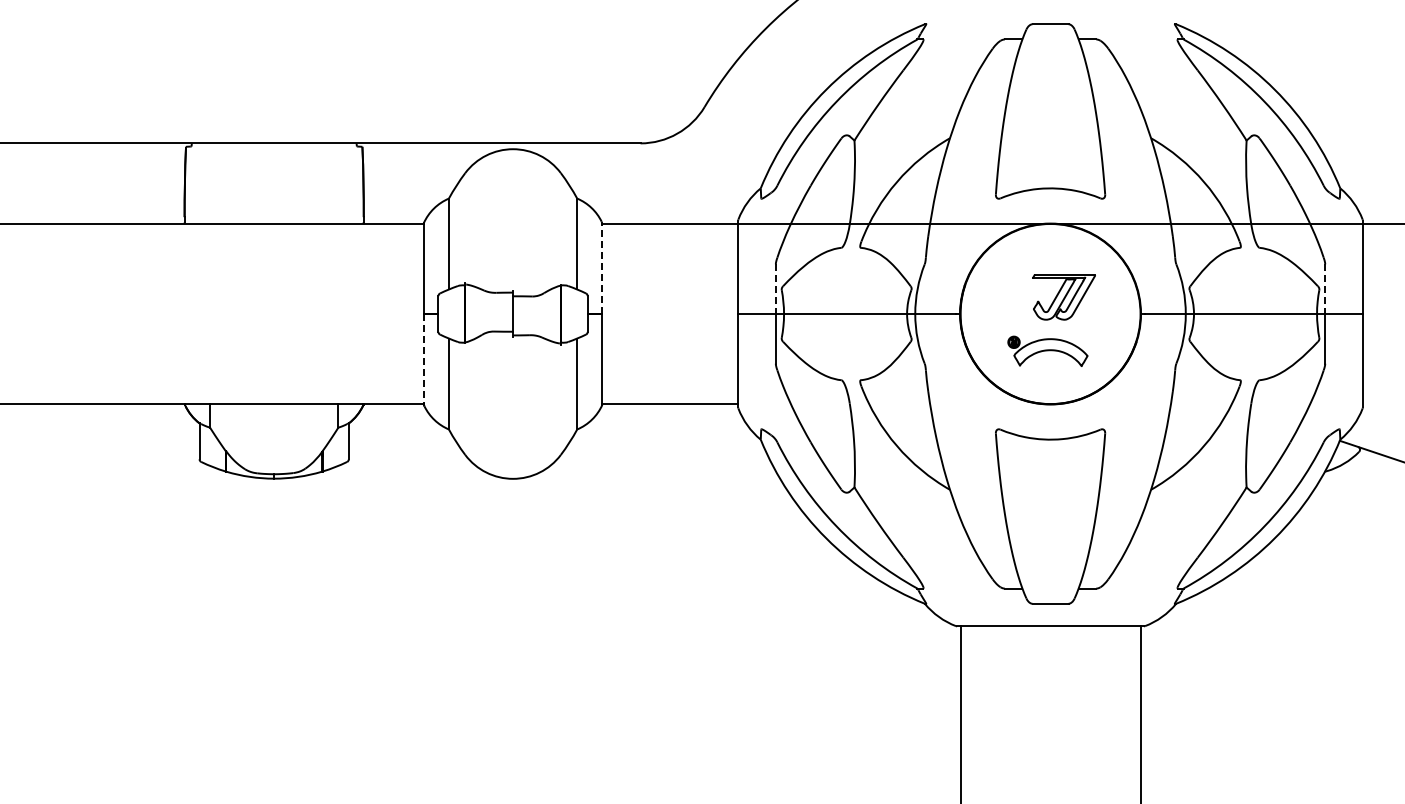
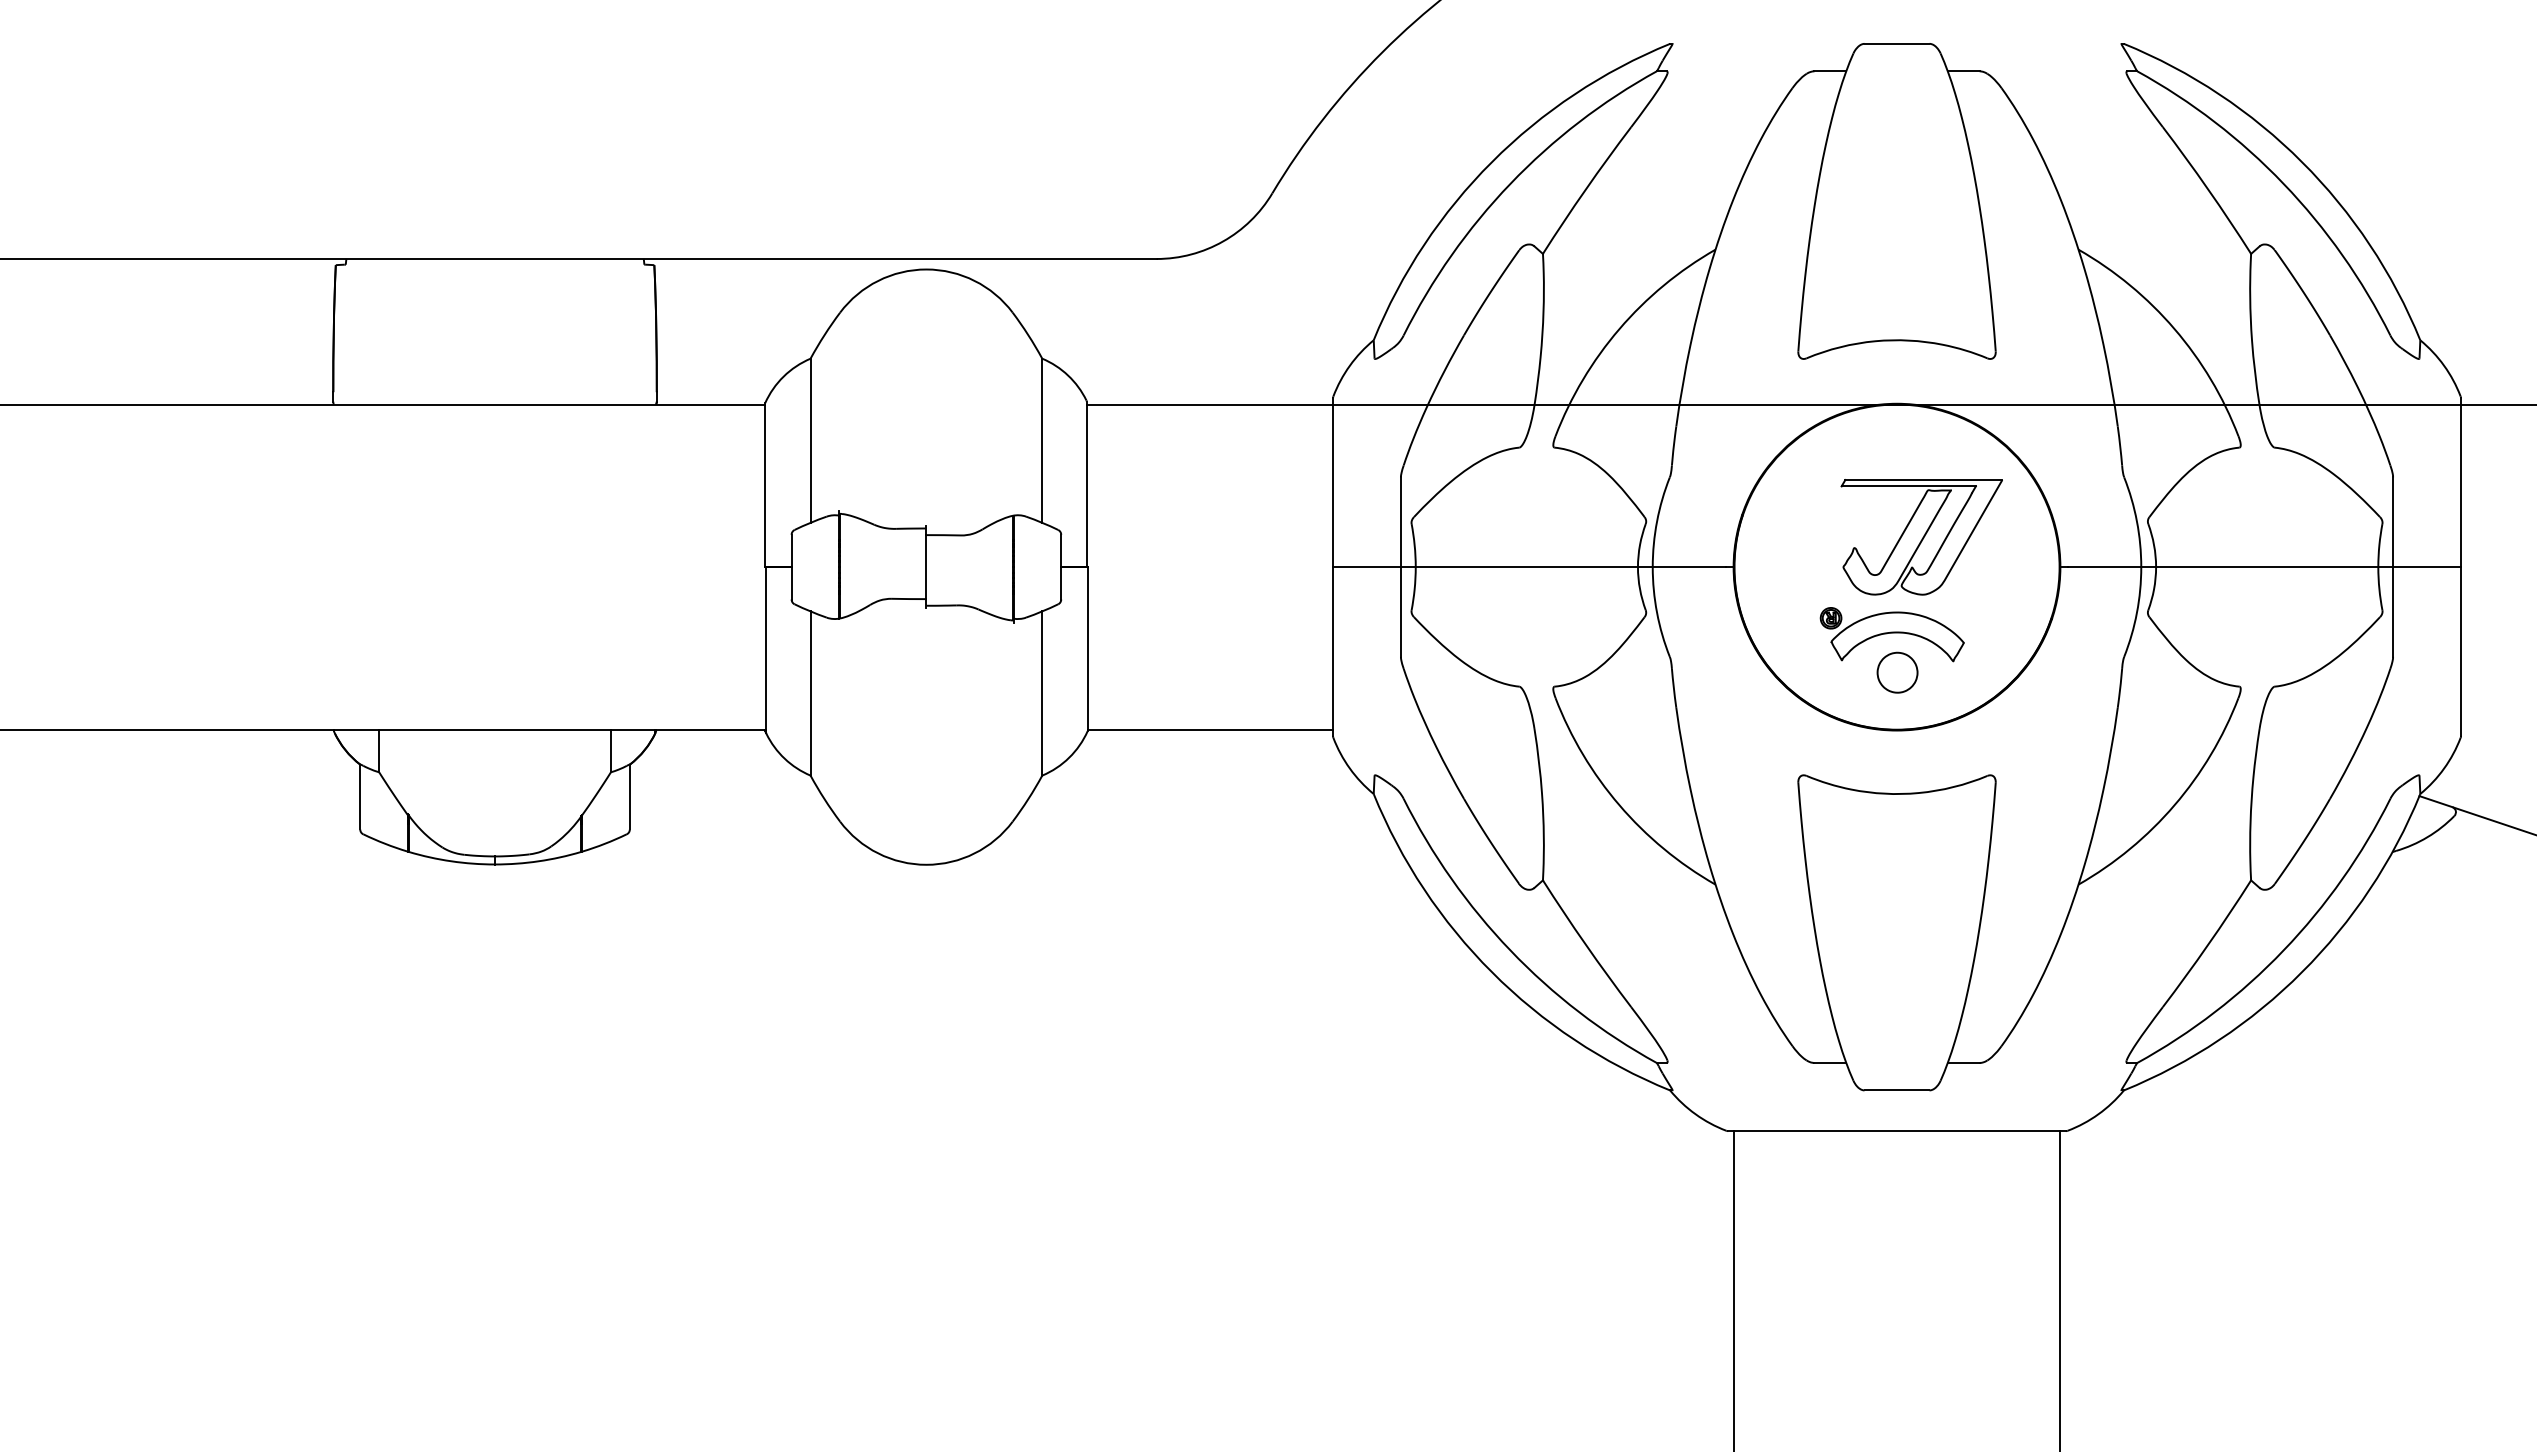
line: (601, 268) -> (1086, 484), dashed -> solid
line: (775, 289) -> (1400, 522), dashed -> solid
line: (1325, 289) -> (2393, 522), dashed -> solid
part: (1063, 297) -> (1920, 537), size x1.43
line: (424, 359) -> (766, 649), dashed -> solid
part: (1050, 372) -> (1896, 672), added

